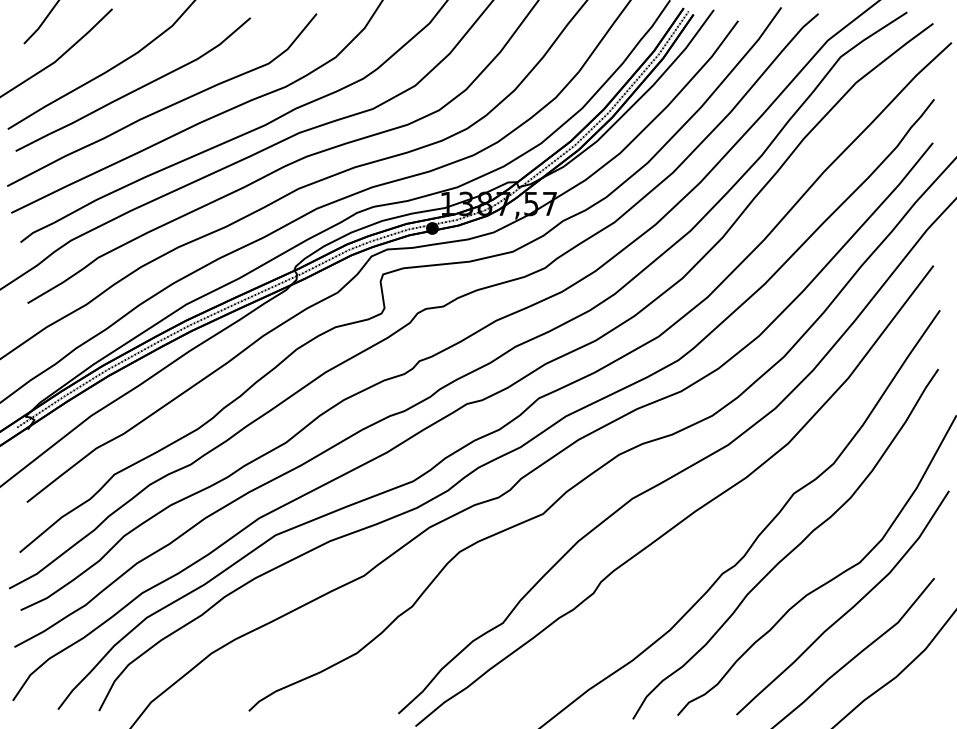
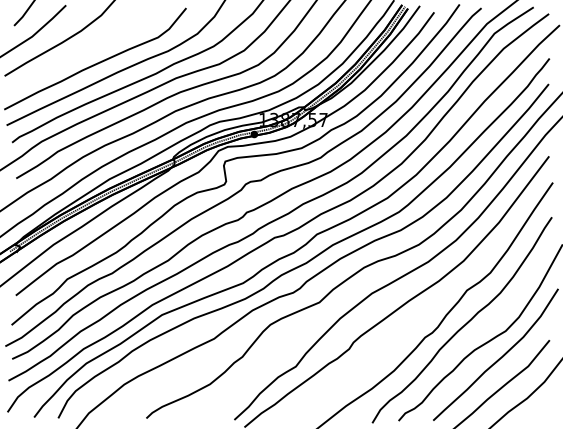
part: (133, 84) -> (78, 49), removed

